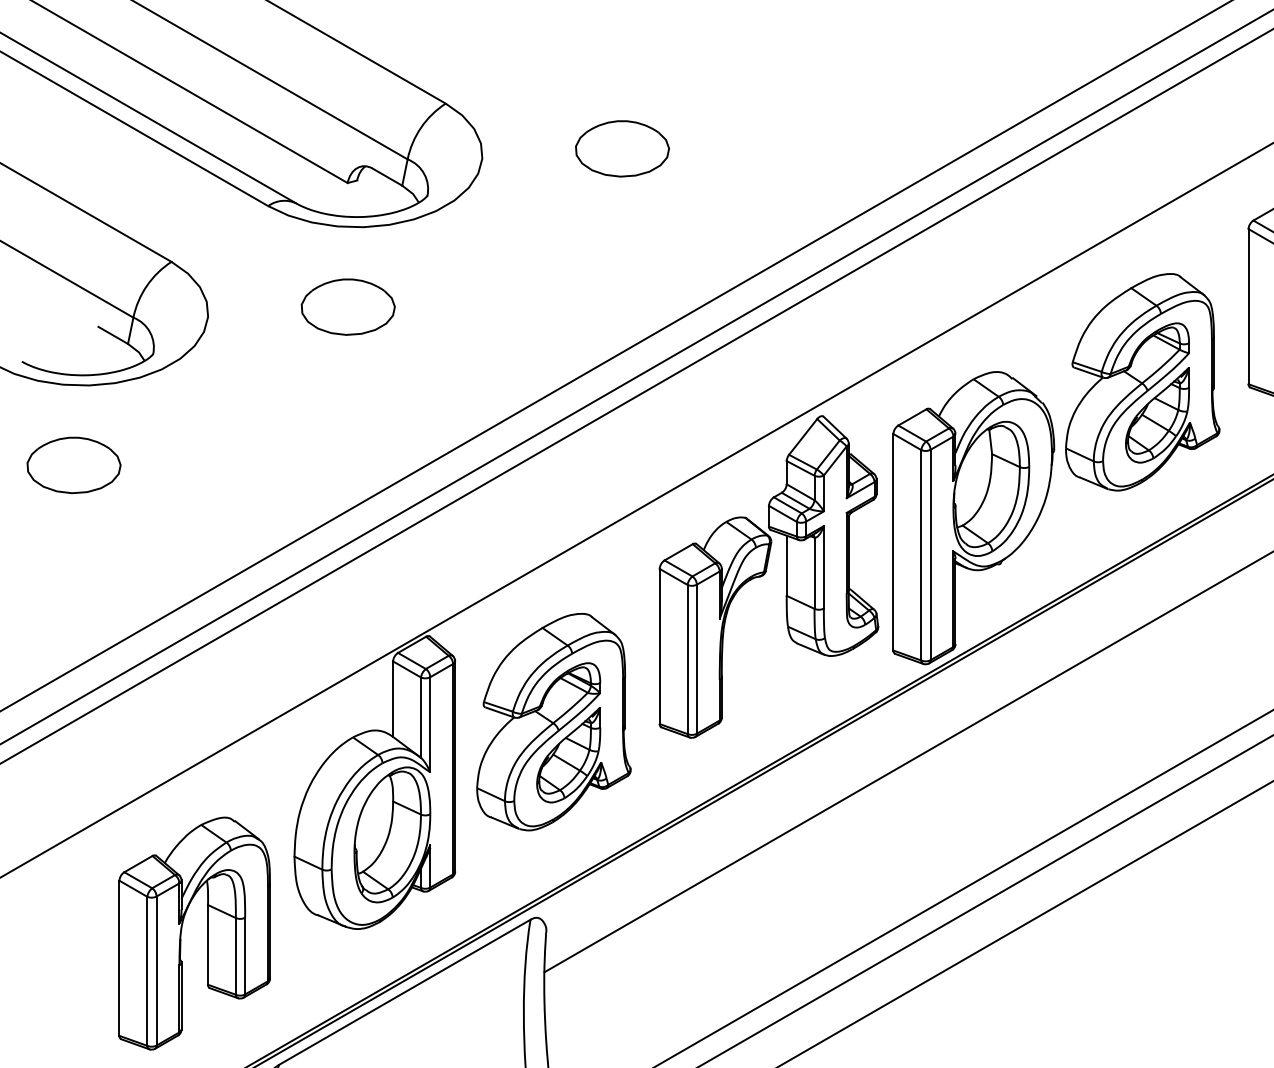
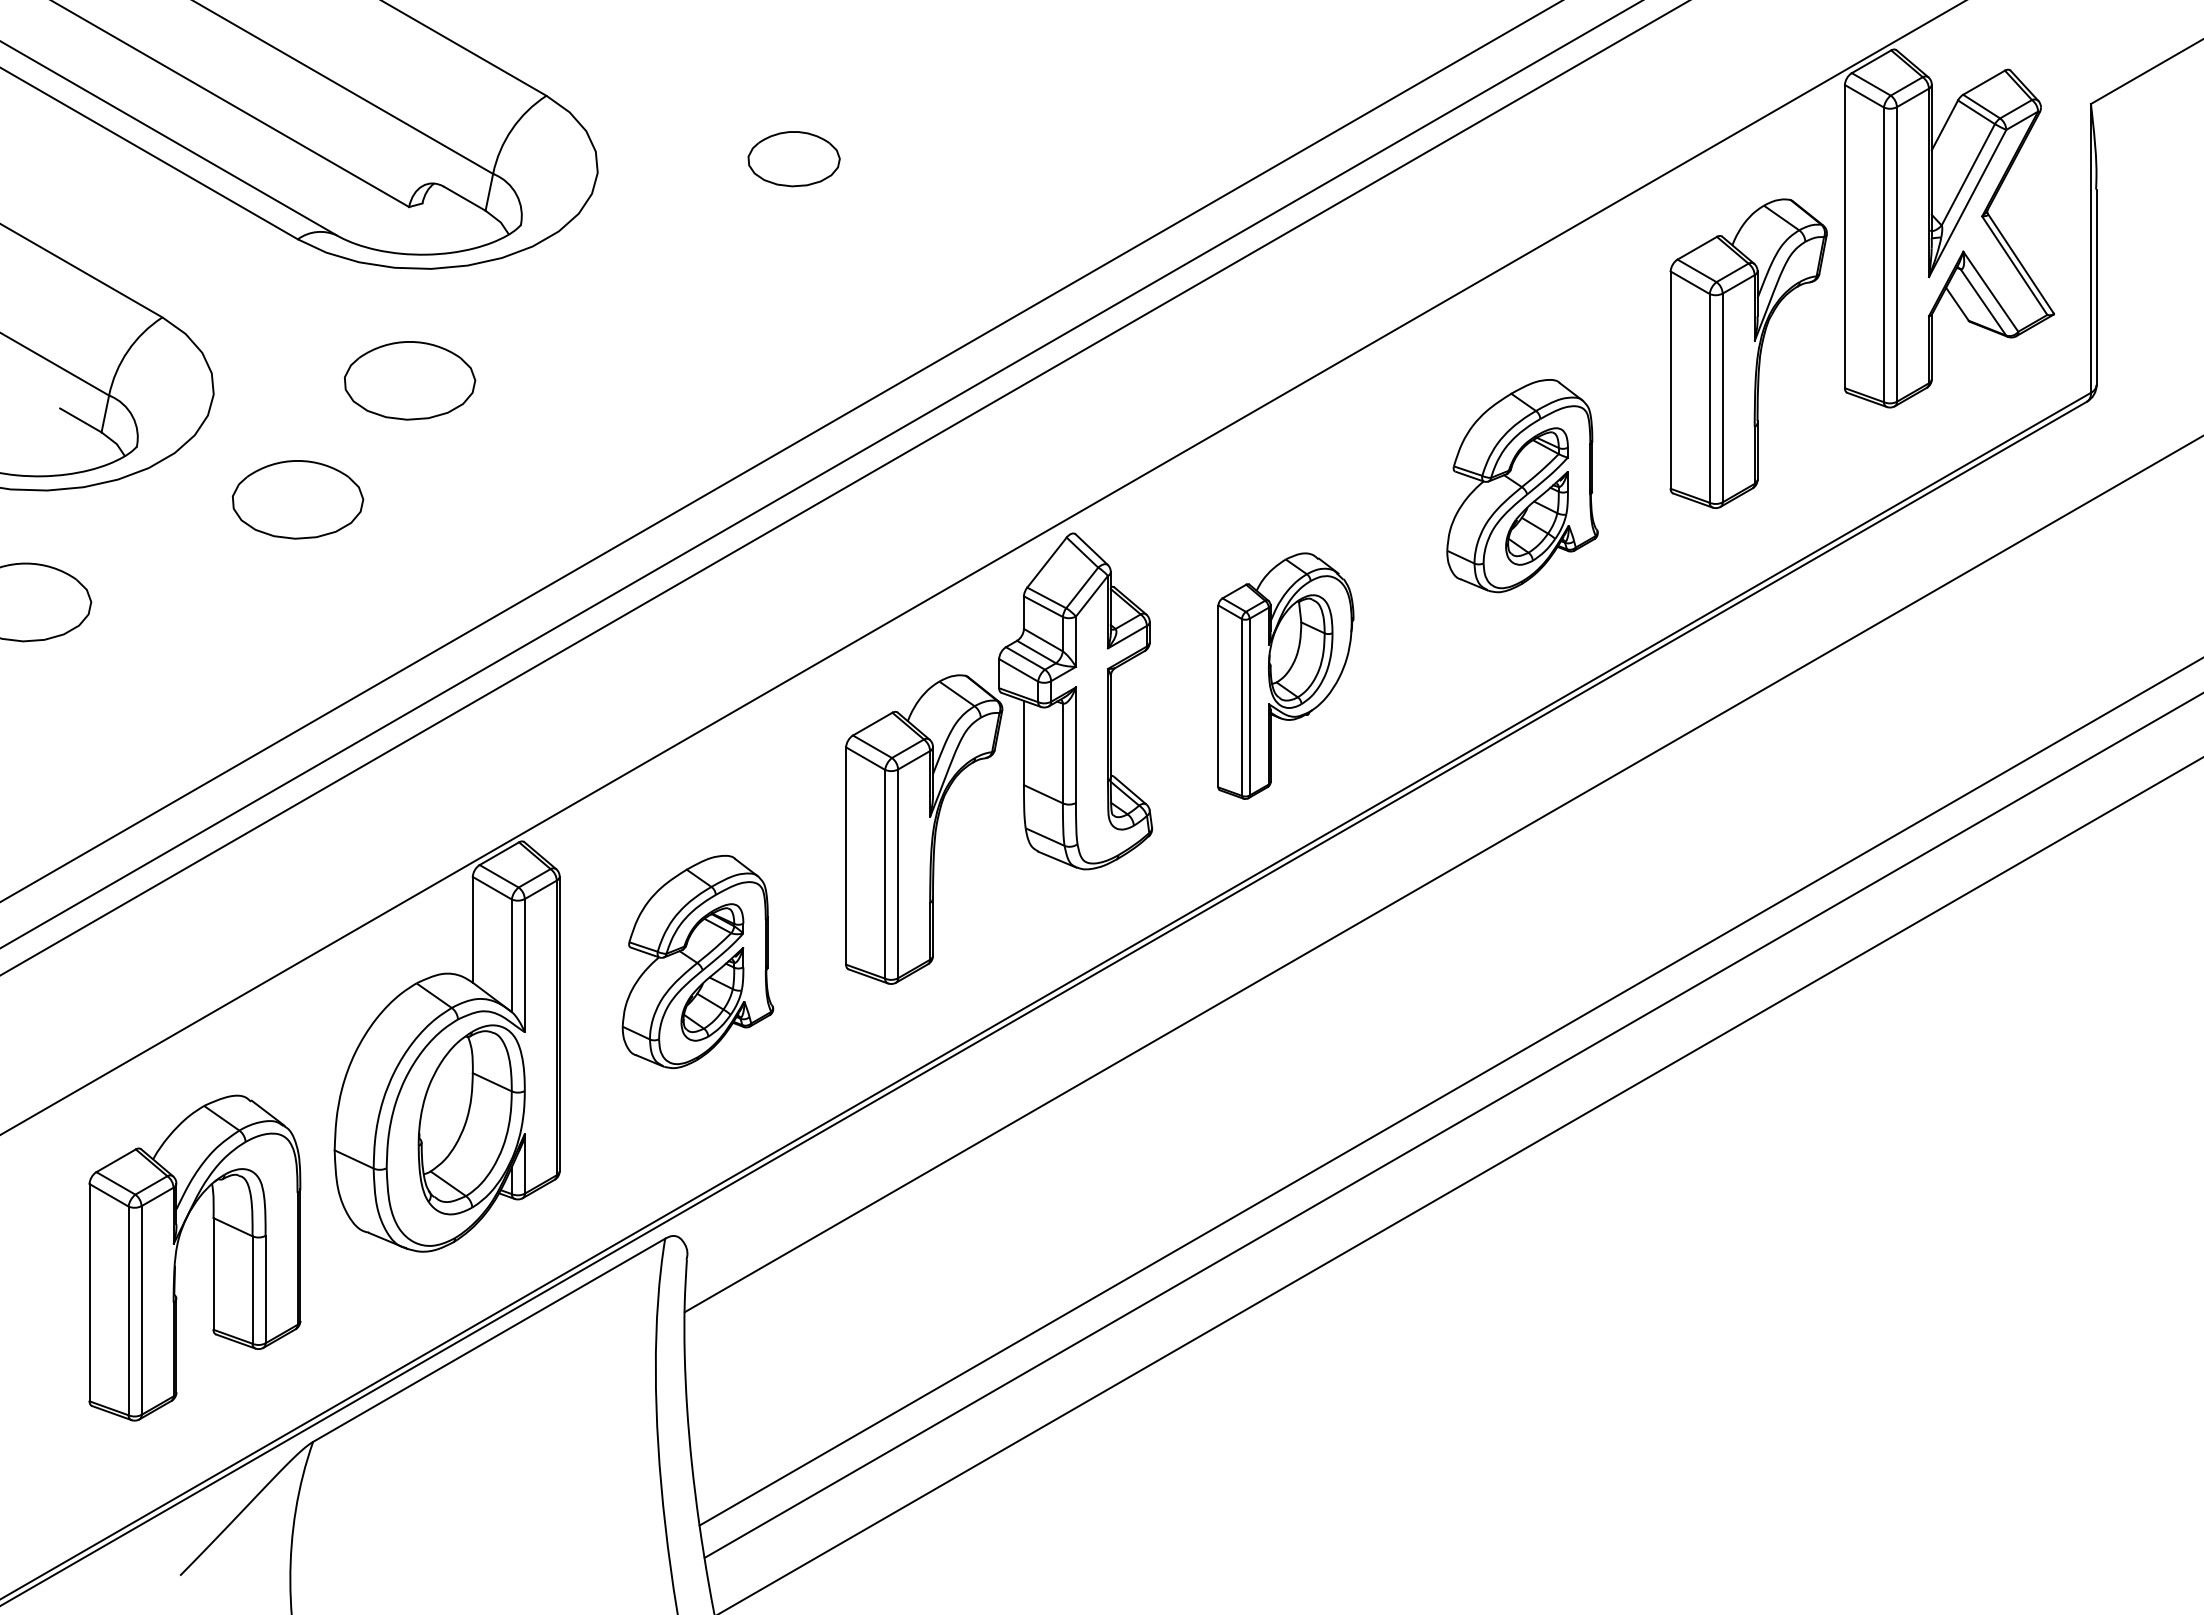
part: (622, 148) -> (794, 158), size x0.7
part: (1142, 381) -> (1522, 485), size x0.7
part: (268, 391) -> (298, 499), added
part: (973, 517) -> (1285, 675), size x0.6
part: (553, 721) -> (697, 961), size x0.7

